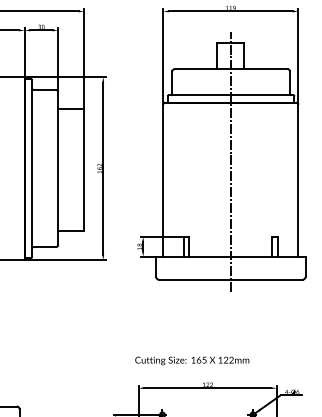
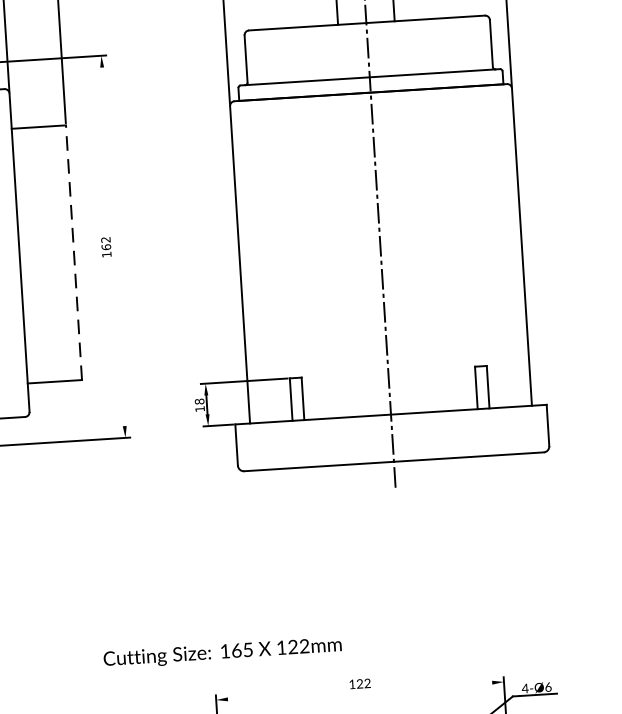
line: (103, 168) -> (113, 246), removed
line: (84, 169) -> (74, 251), solid -> dashed
text: (192, 360) -> (223, 652), moved
line: (207, 388) -> (359, 691), removed

